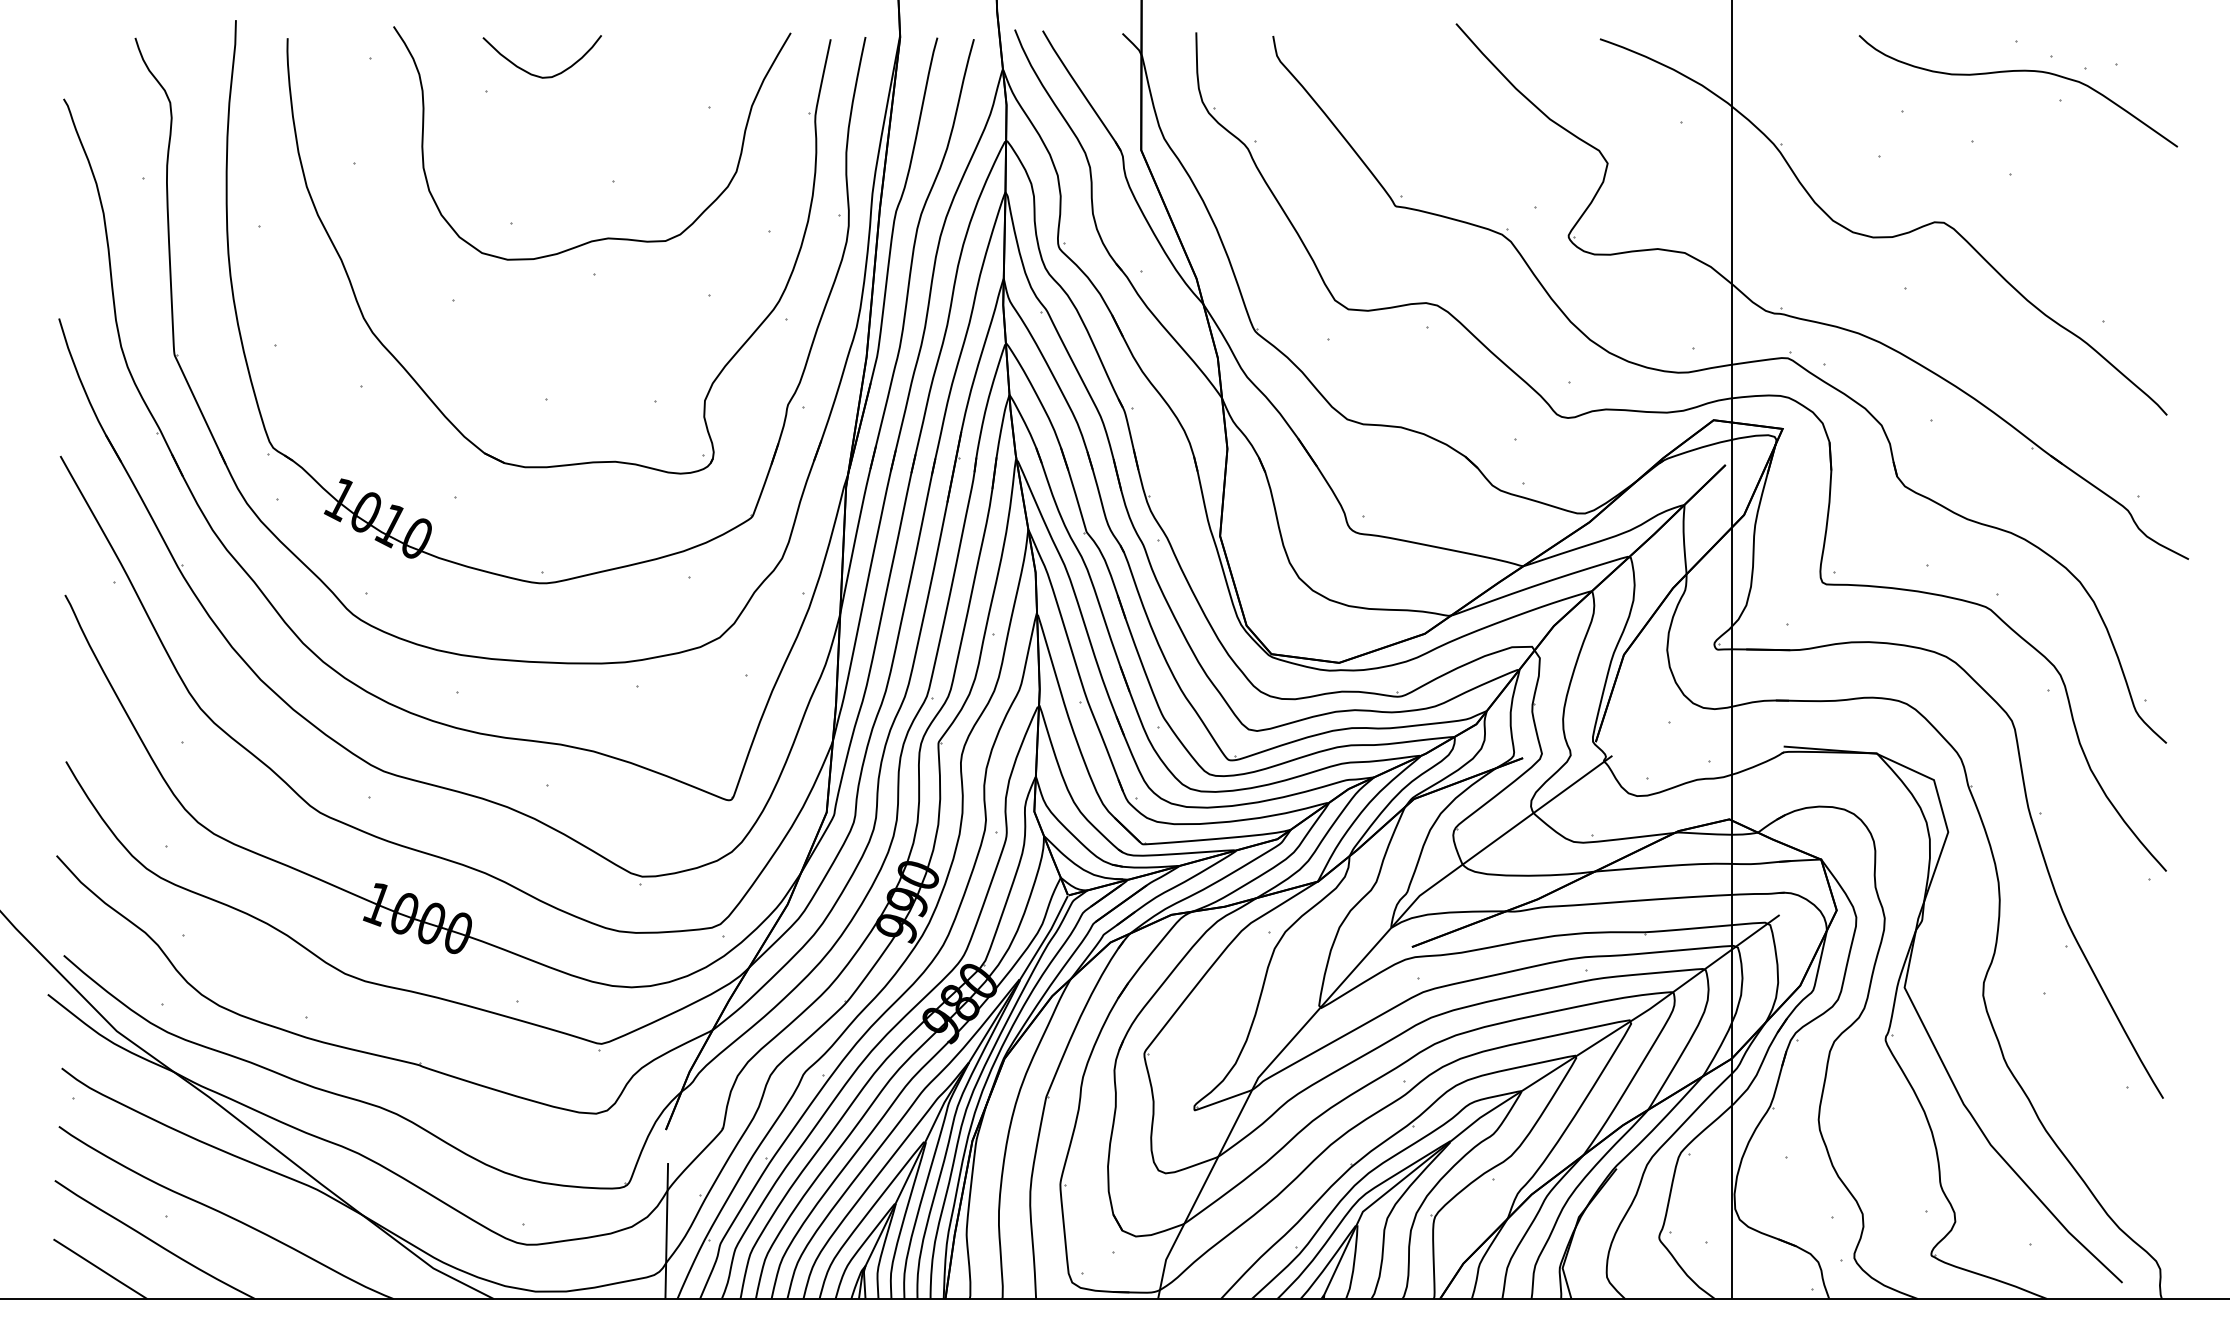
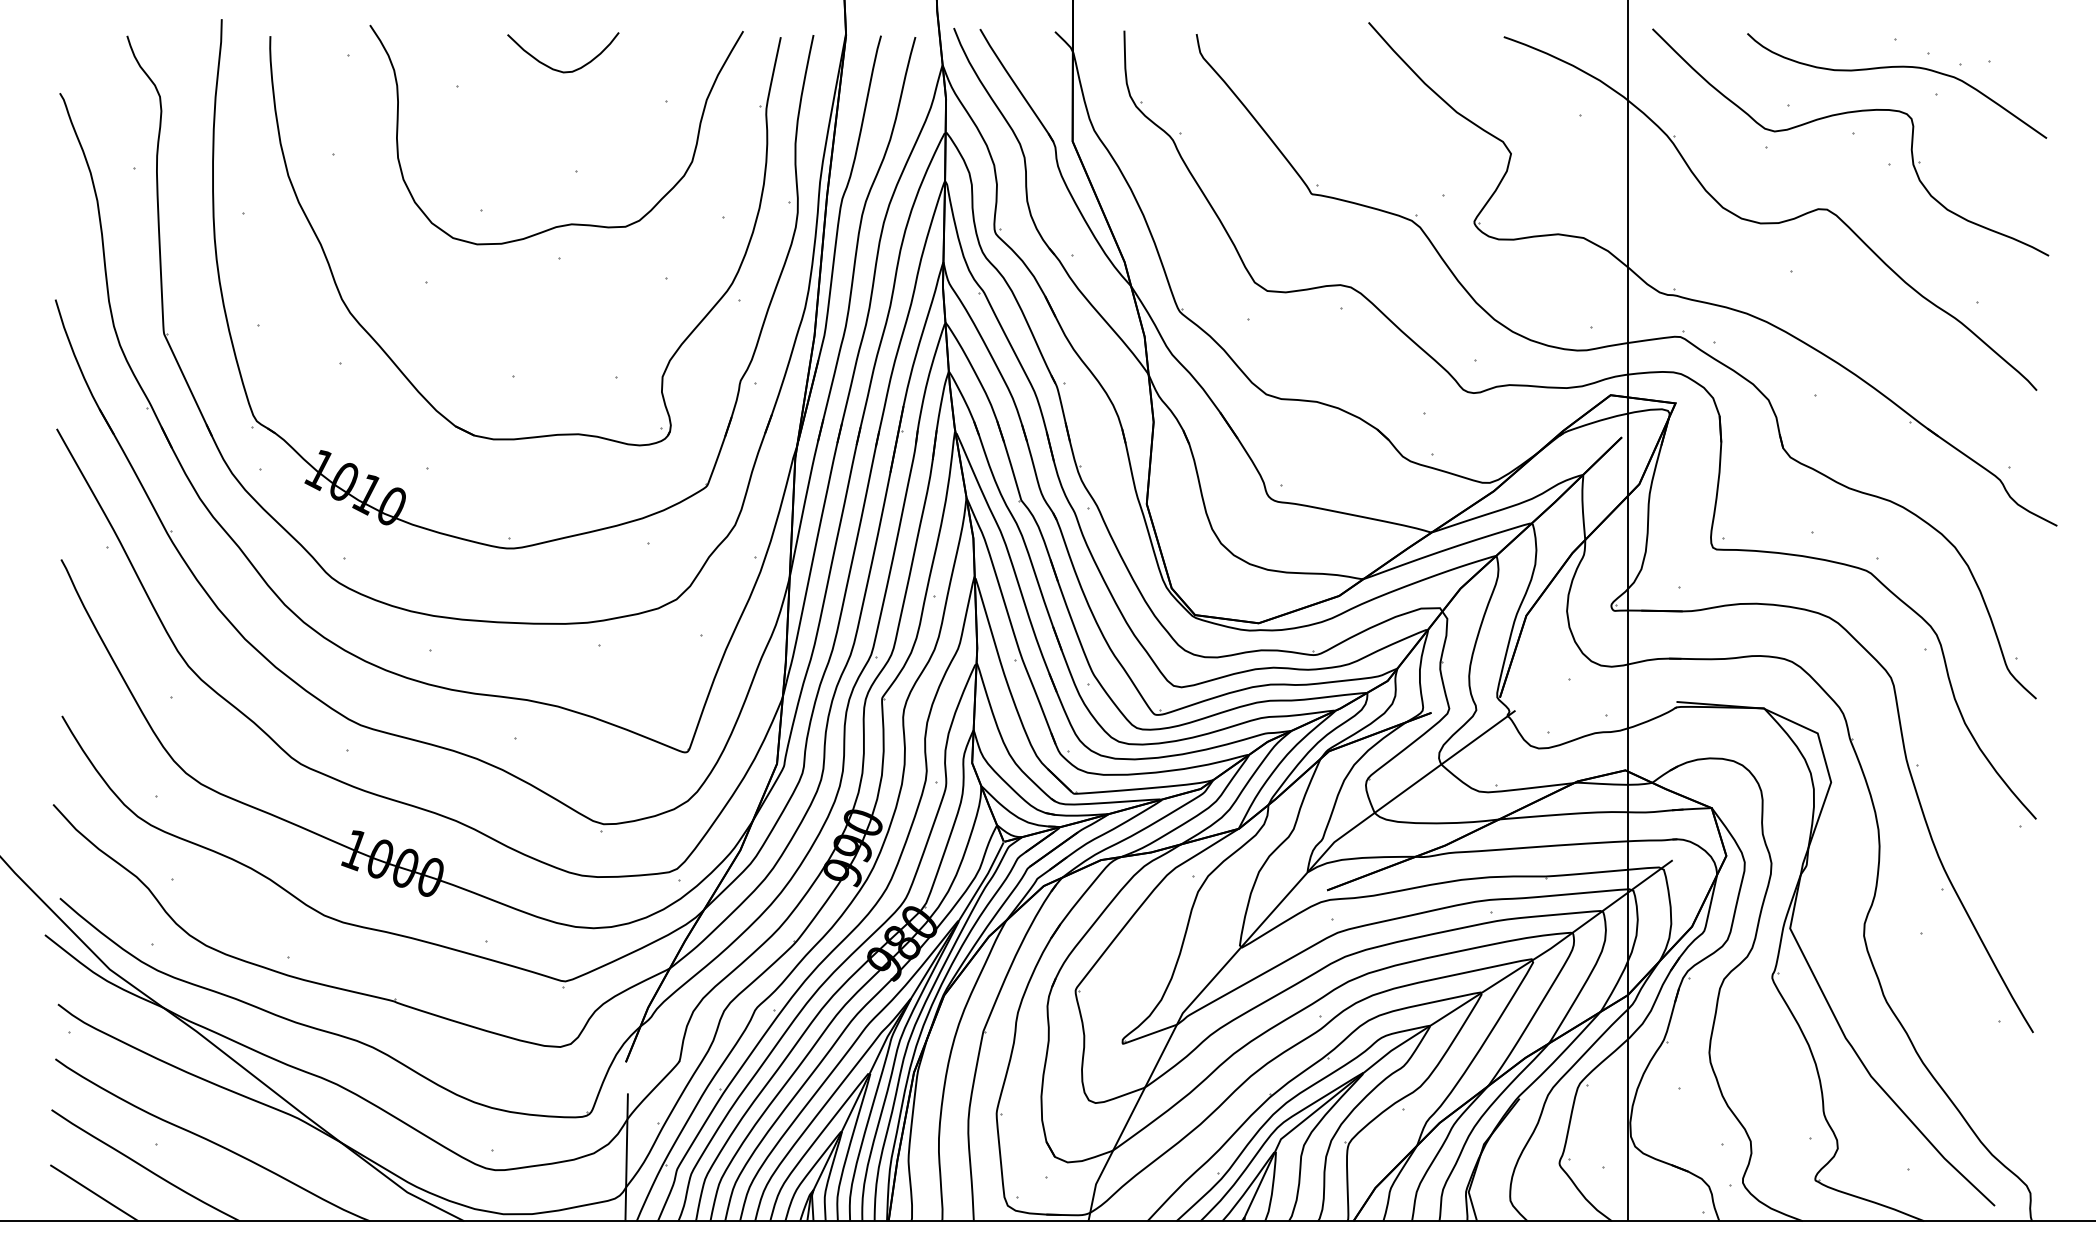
curve: (535, 74) -> (556, 69), moved
part: (1961, 121) -> (1843, 114), added

